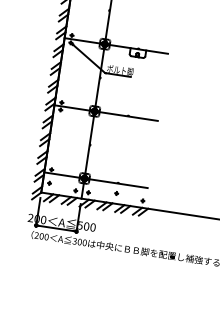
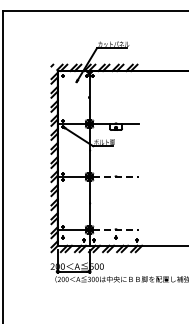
line: (128, 115) -> (116, 176), solid -> dashed
line: (118, 183) -> (116, 229), solid -> dashed

